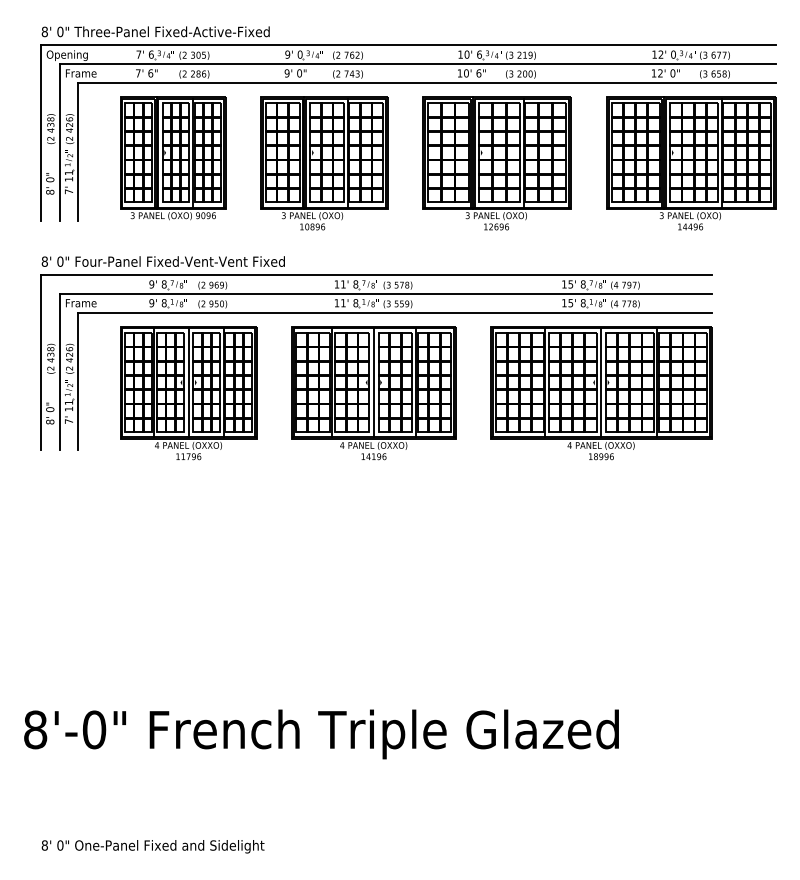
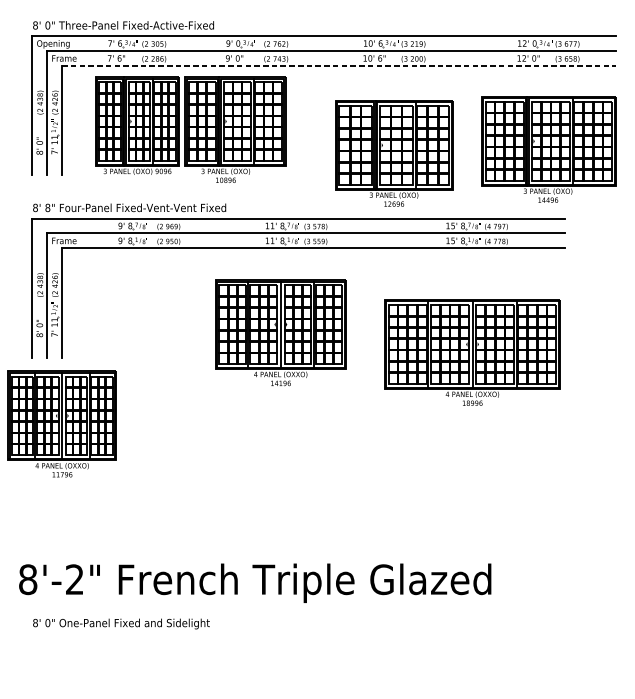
line: (427, 82) -> (339, 65), solid -> dashed
part: (324, 163) -> (235, 129), moved
part: (496, 163) -> (394, 153), moved
part: (691, 163) -> (548, 149), moved
text: (60, 261) -> (47, 207), 0" -> 8"
part: (188, 393) -> (62, 424), moved
part: (373, 393) -> (280, 333), moved
part: (601, 393) -> (472, 353), moved
text: (94, 729) -> (74, 579), 8'-0" -> 8'-2"
text: (152, 846) -> (120, 623), moved

